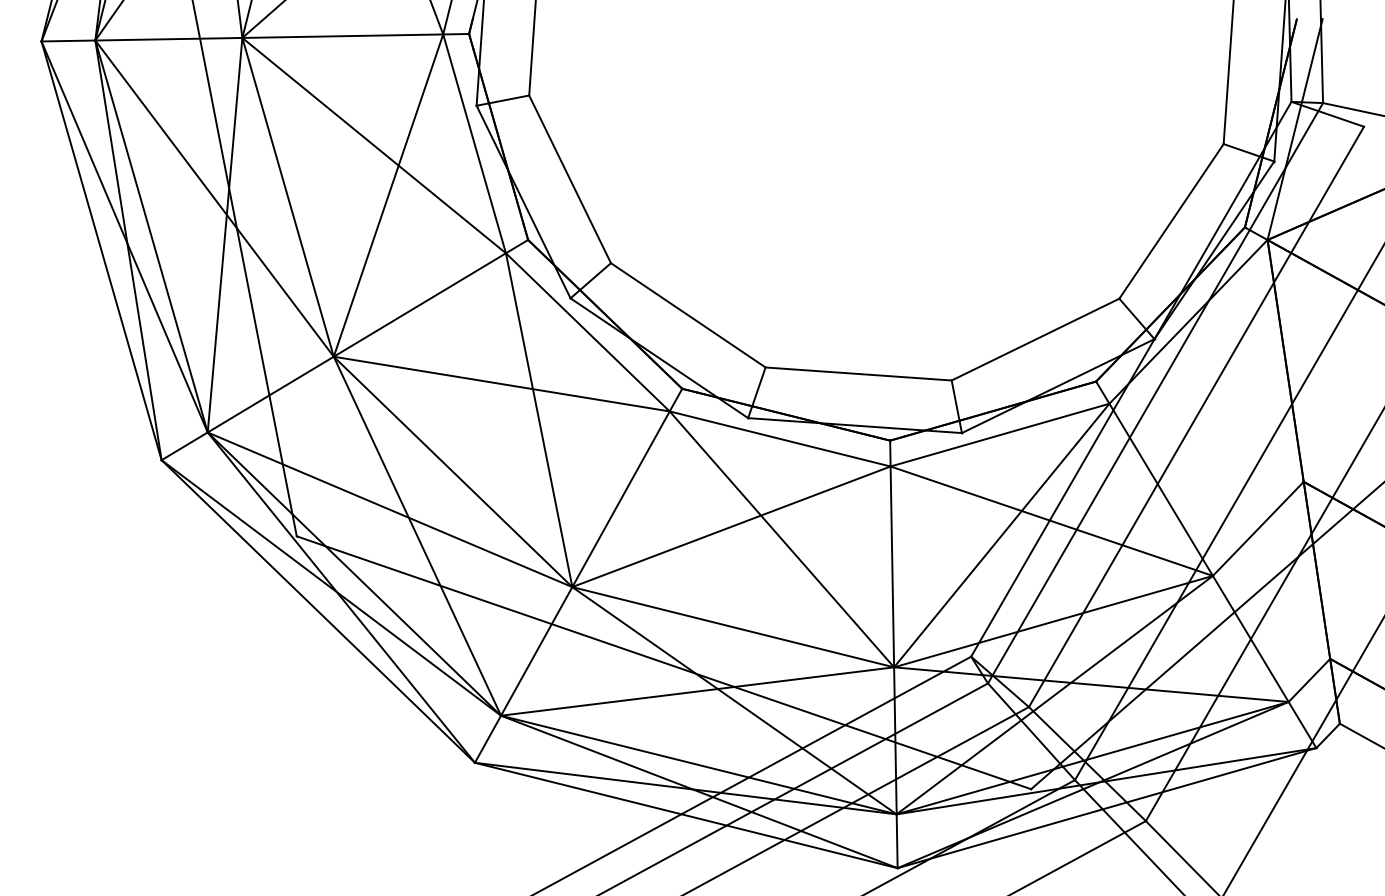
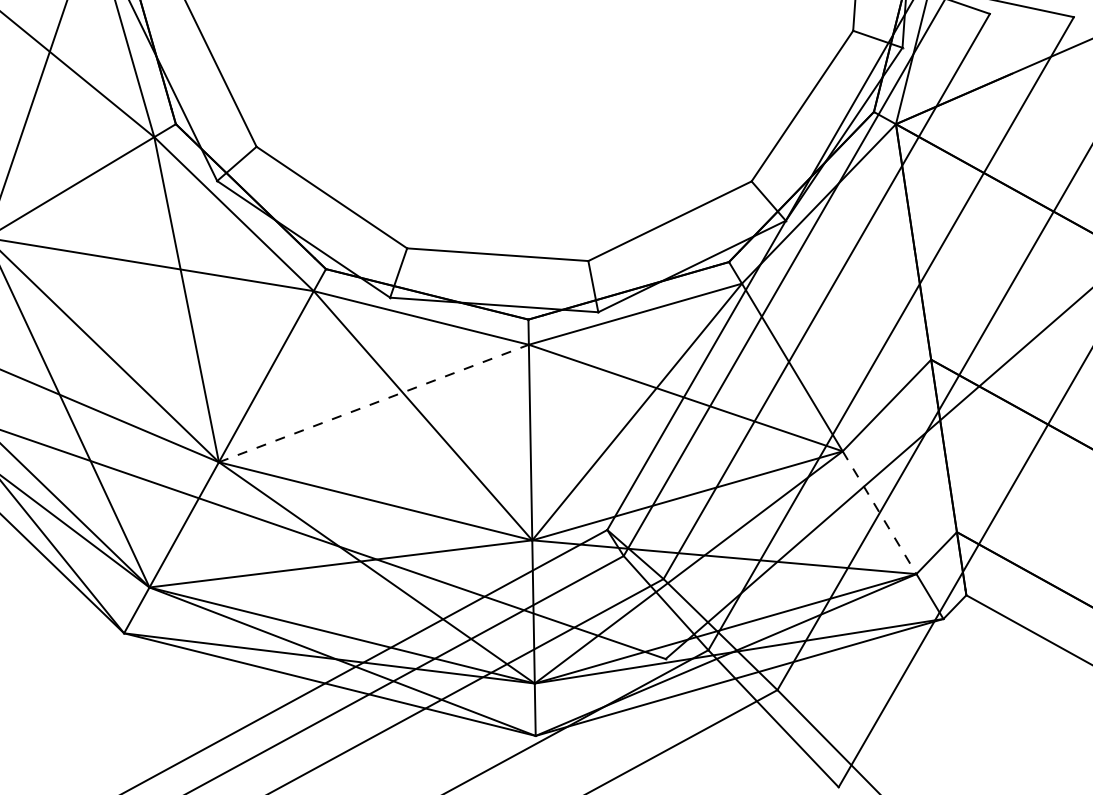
line: (731, 526) -> (373, 403), solid -> dashed
line: (1250, 638) -> (879, 512), solid -> dashed

